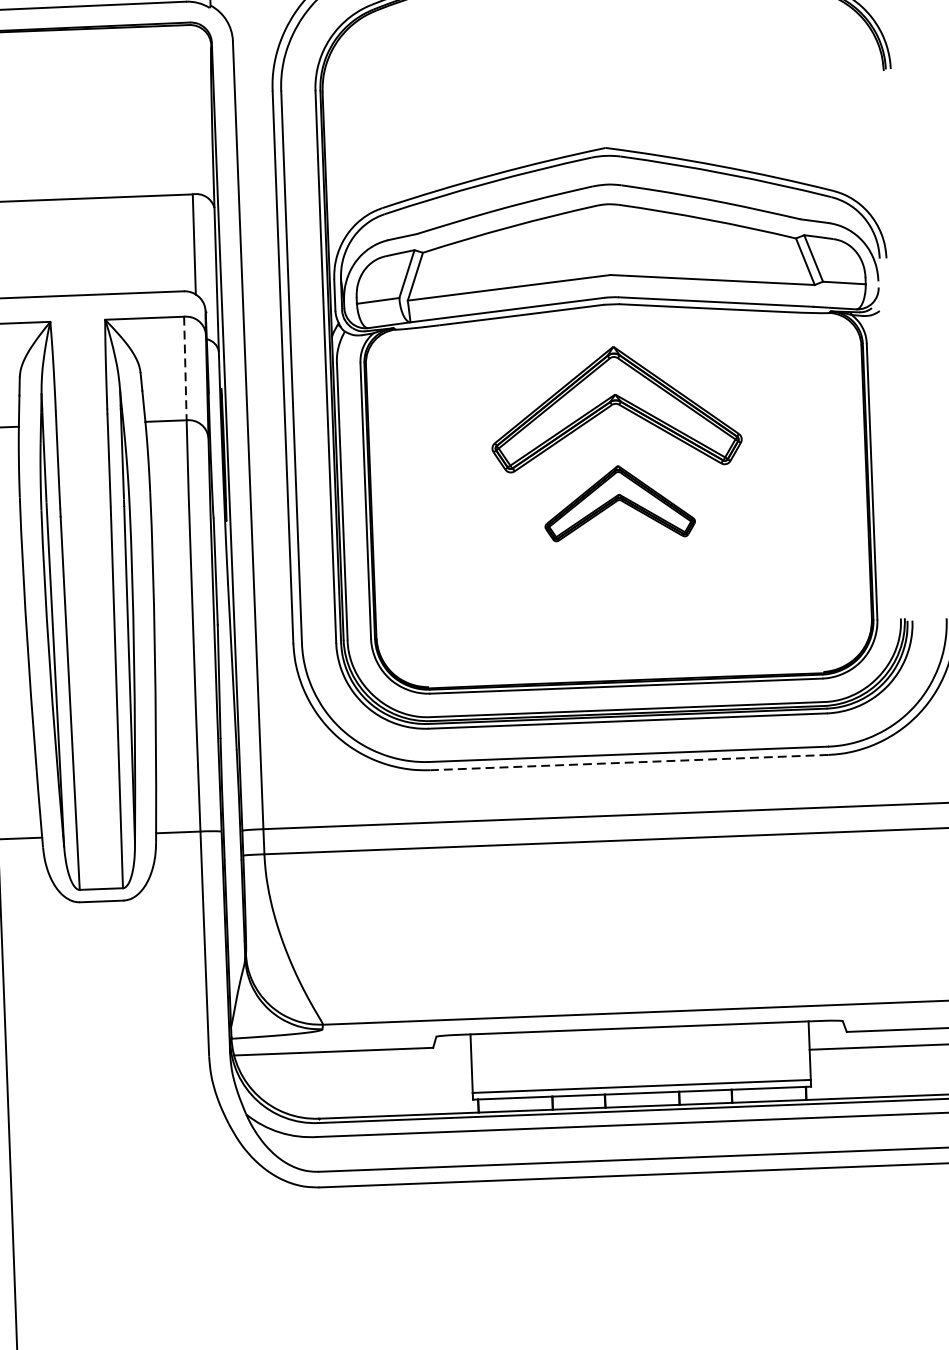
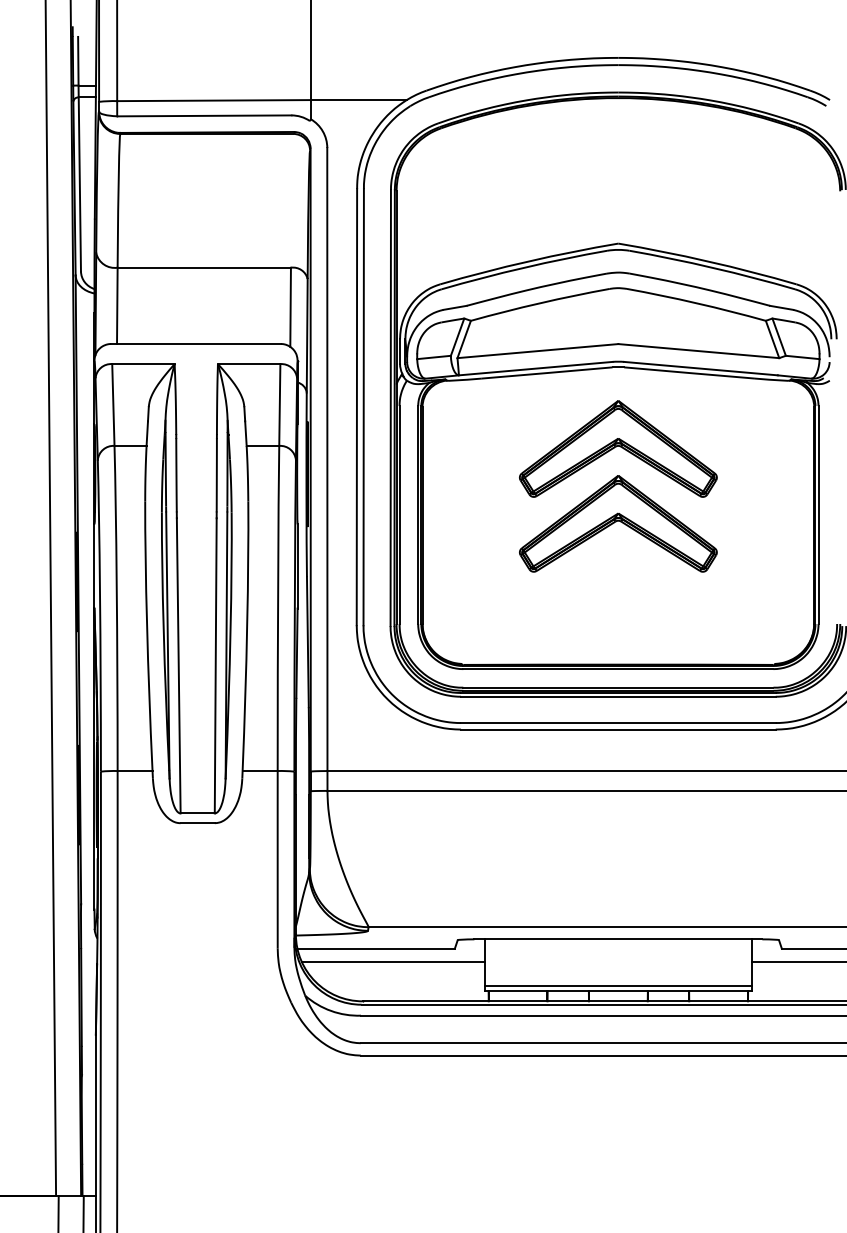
line: (184, 367) -> (279, 404), dashed -> solid
part: (619, 501) -> (618, 523), size x1.67
line: (628, 762) -> (617, 729), dashed -> solid
line: (354, 1066) -> (392, 961), added

